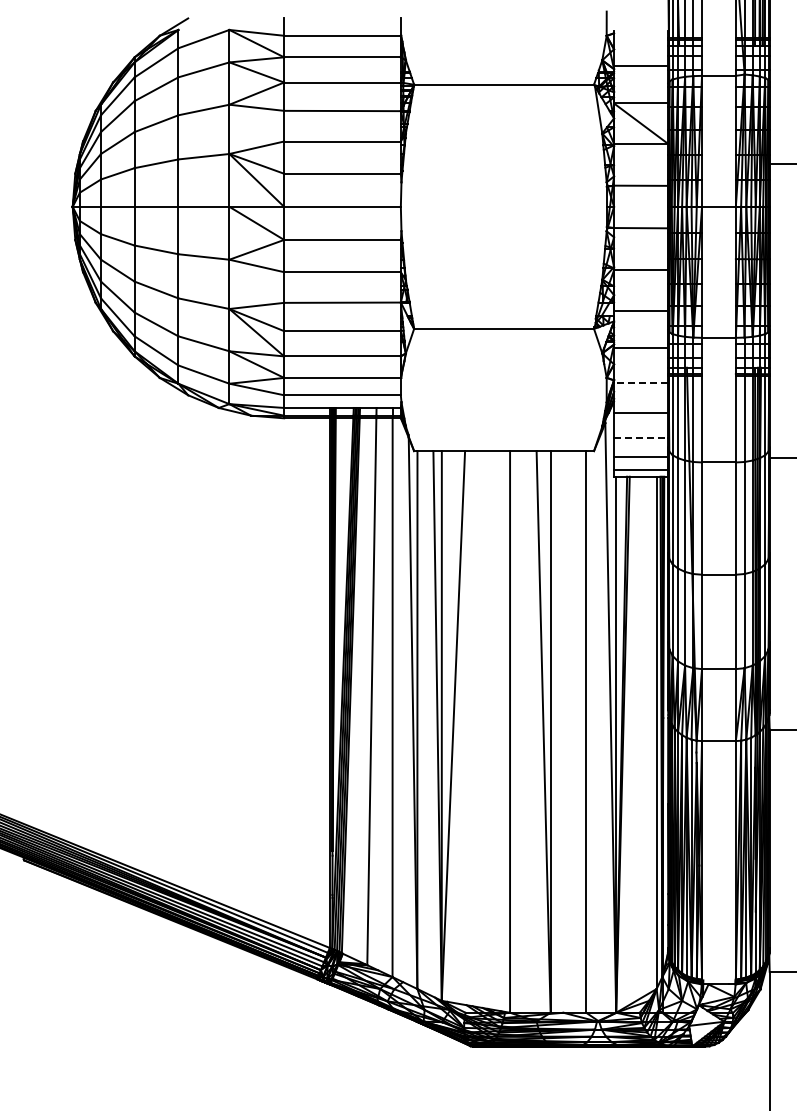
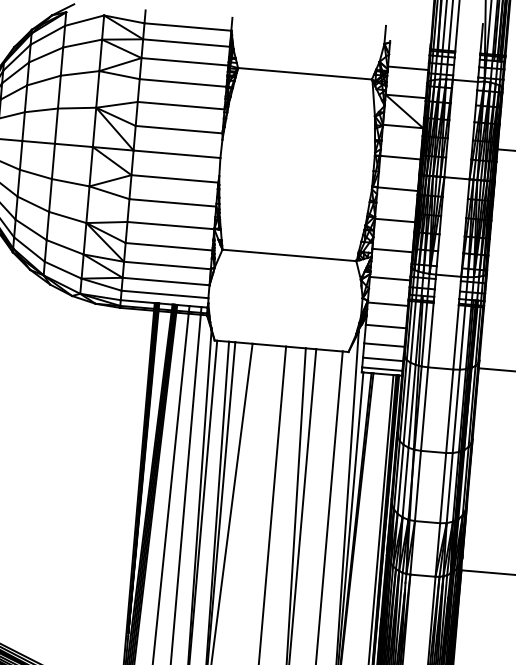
line: (640, 382) -> (387, 303), dashed -> solid
line: (641, 437) -> (384, 344), dashed -> solid

